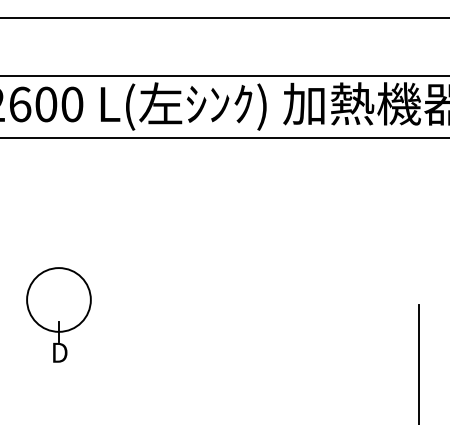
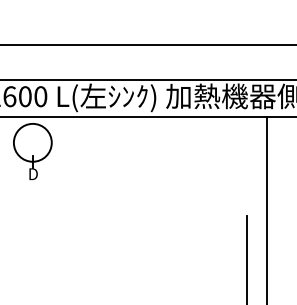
part: (58, 314) -> (32, 151), moved

